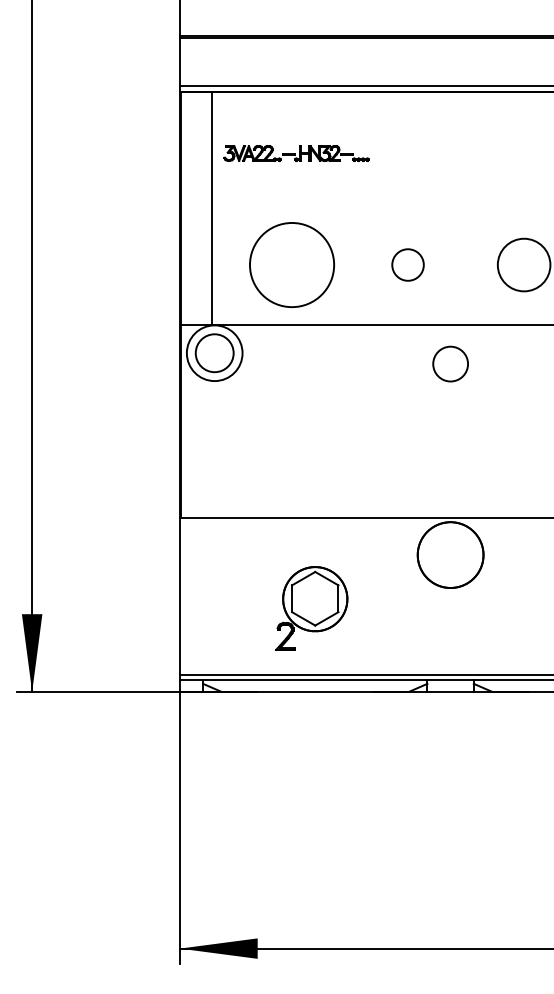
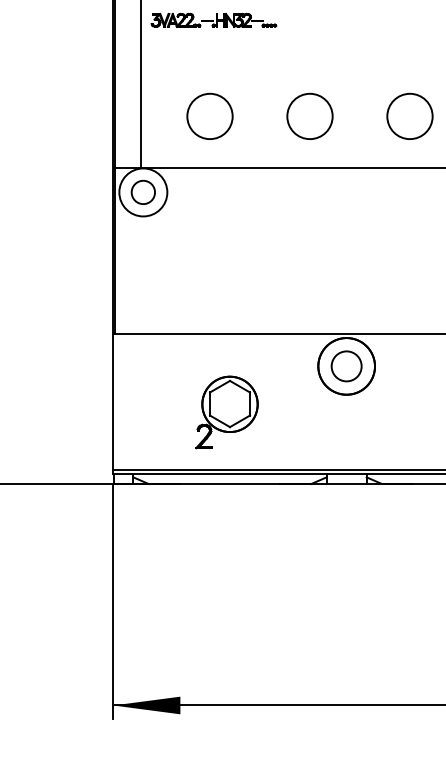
circle: (291, 264) -> (209, 115), size x0.62
circle: (407, 264) -> (309, 115), size x1.67
circle: (214, 352) -> (143, 191), size x0.71
circle: (450, 363) -> (346, 365), moved

